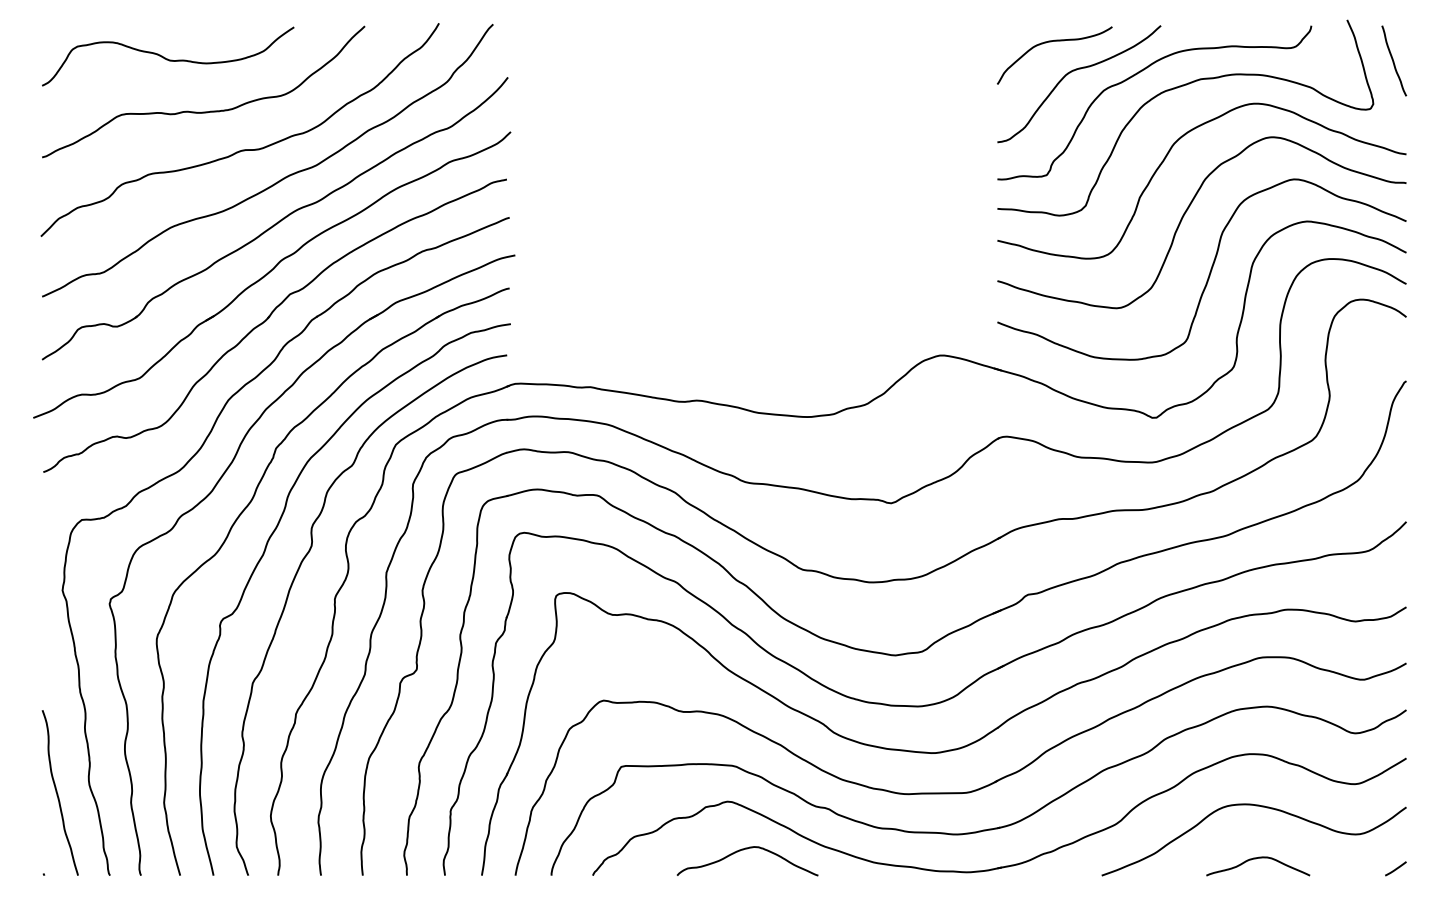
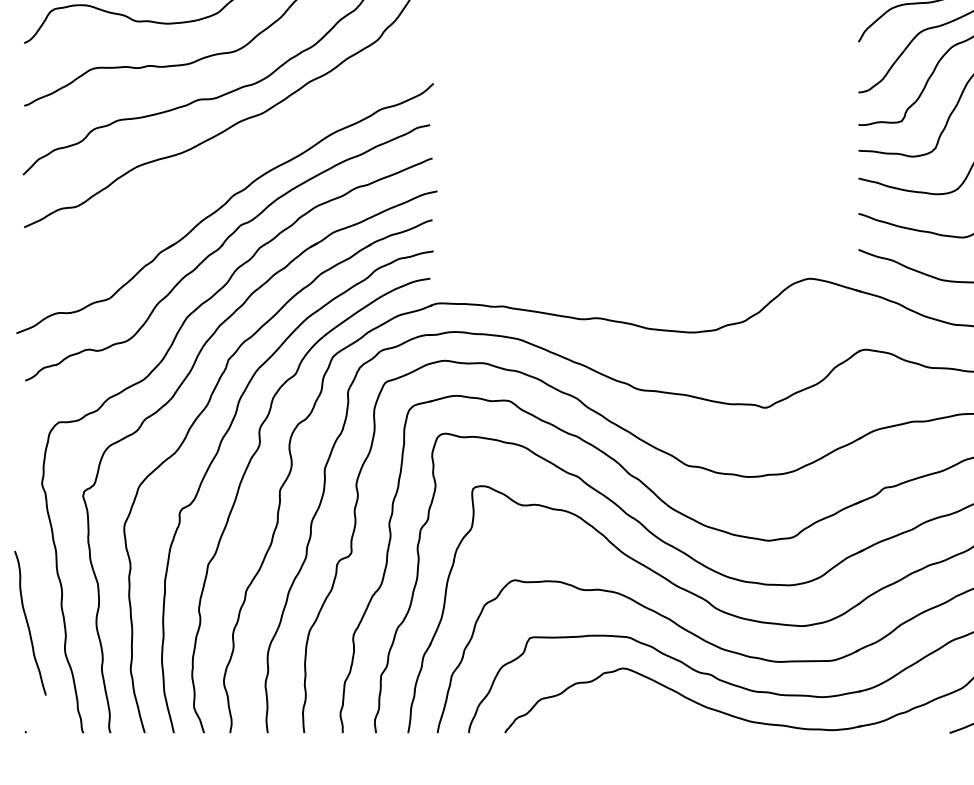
part: (274, 218) -> (227, 159), removed
curve: (58, 793) -> (28, 623), moved
curve: (743, 850) -> (636, 711), removed

